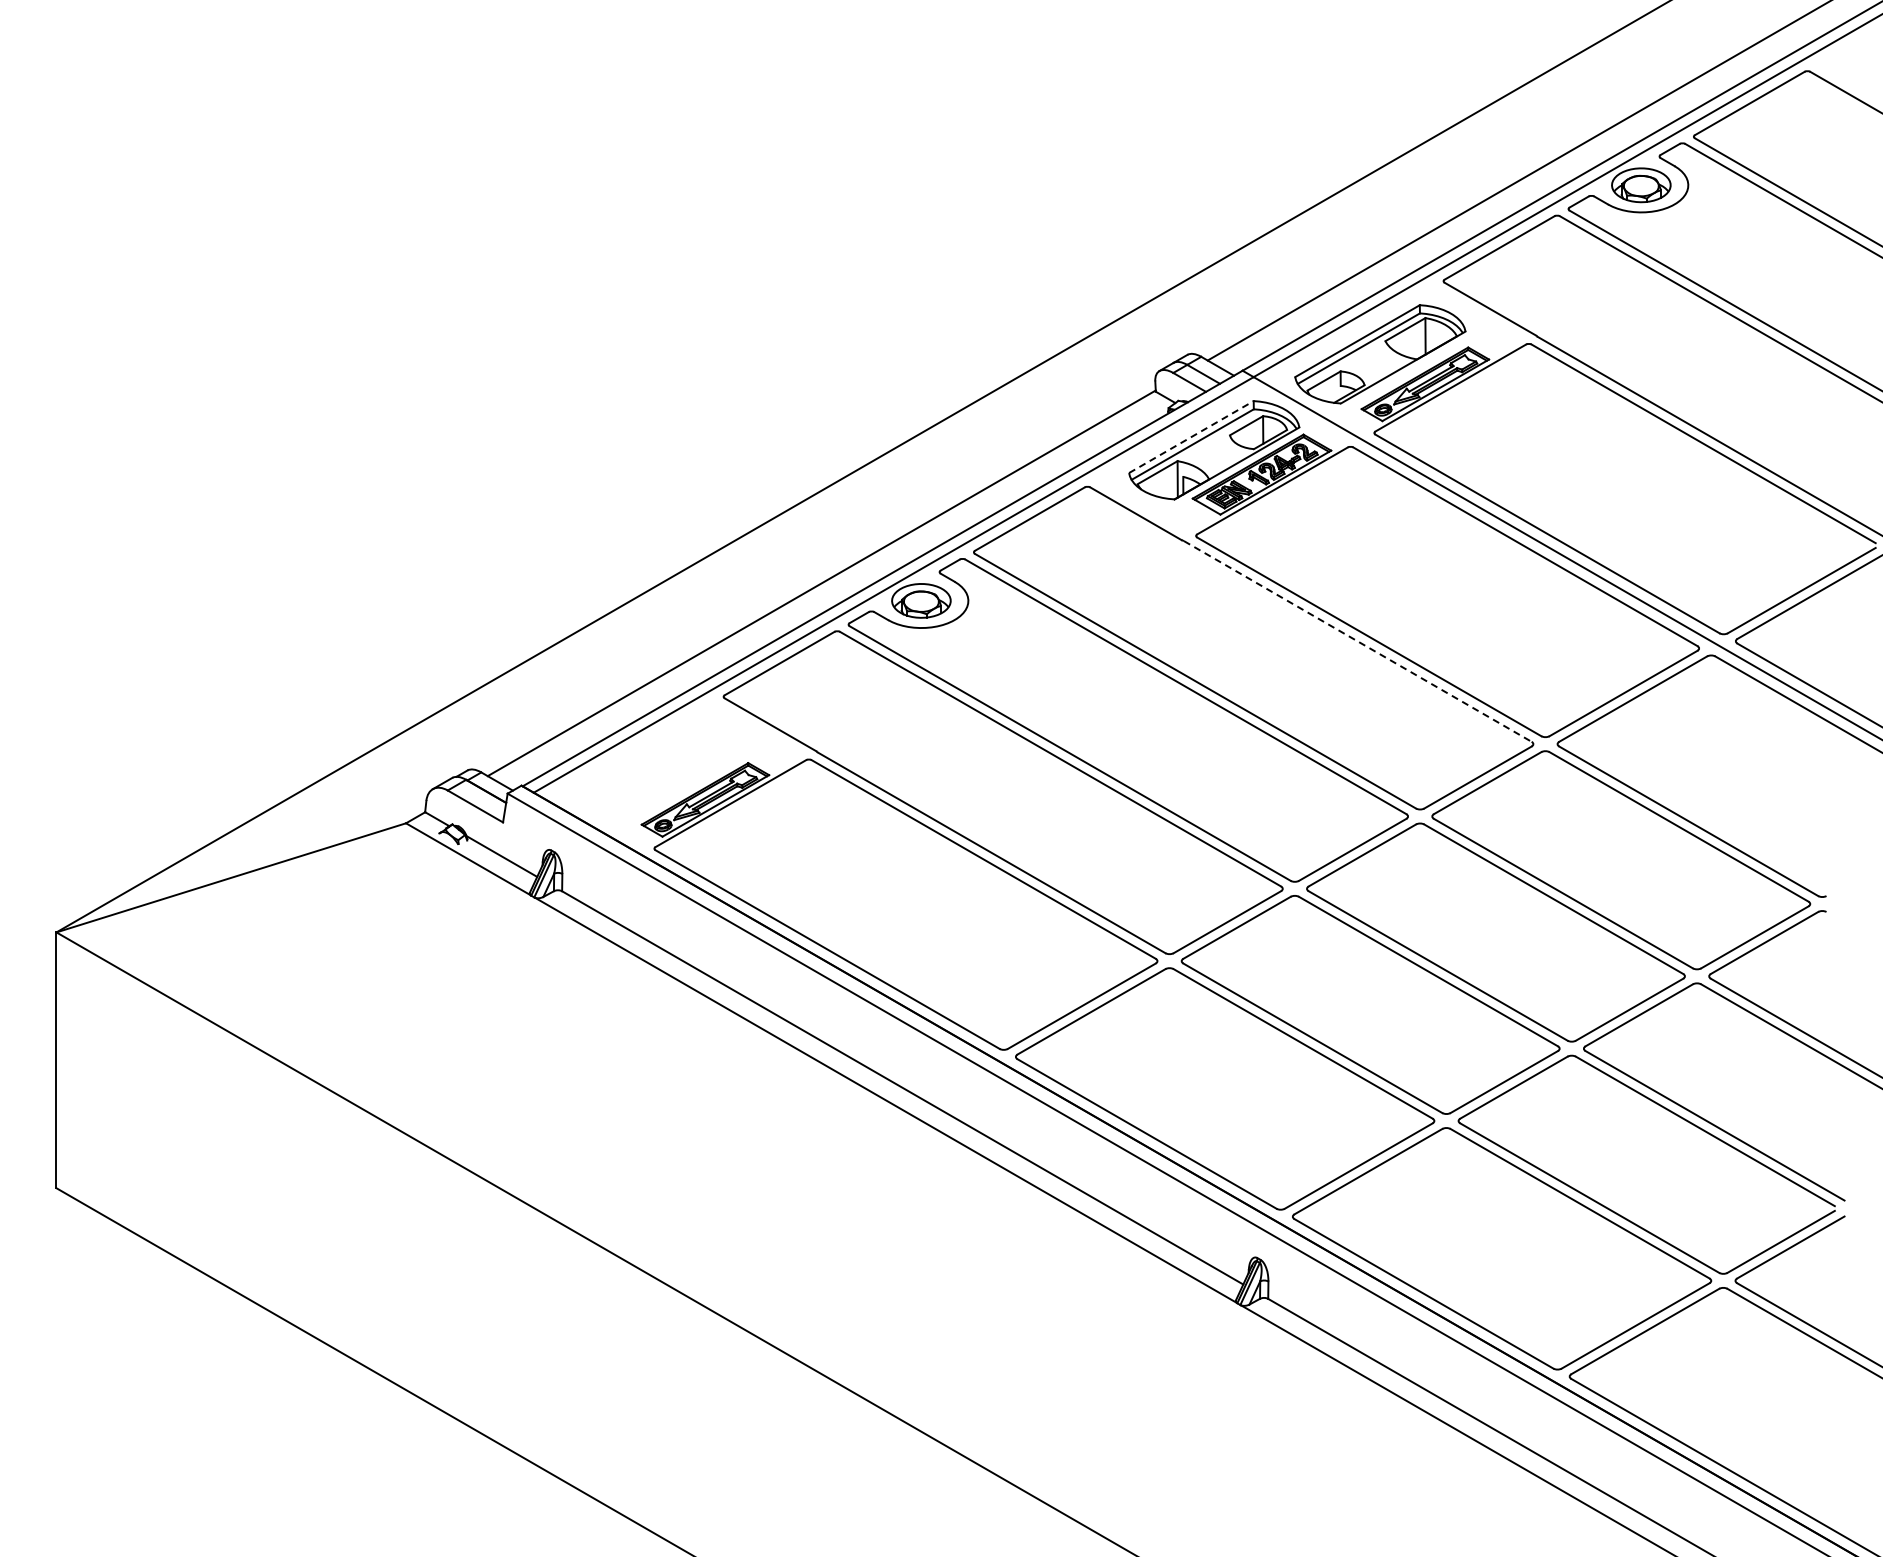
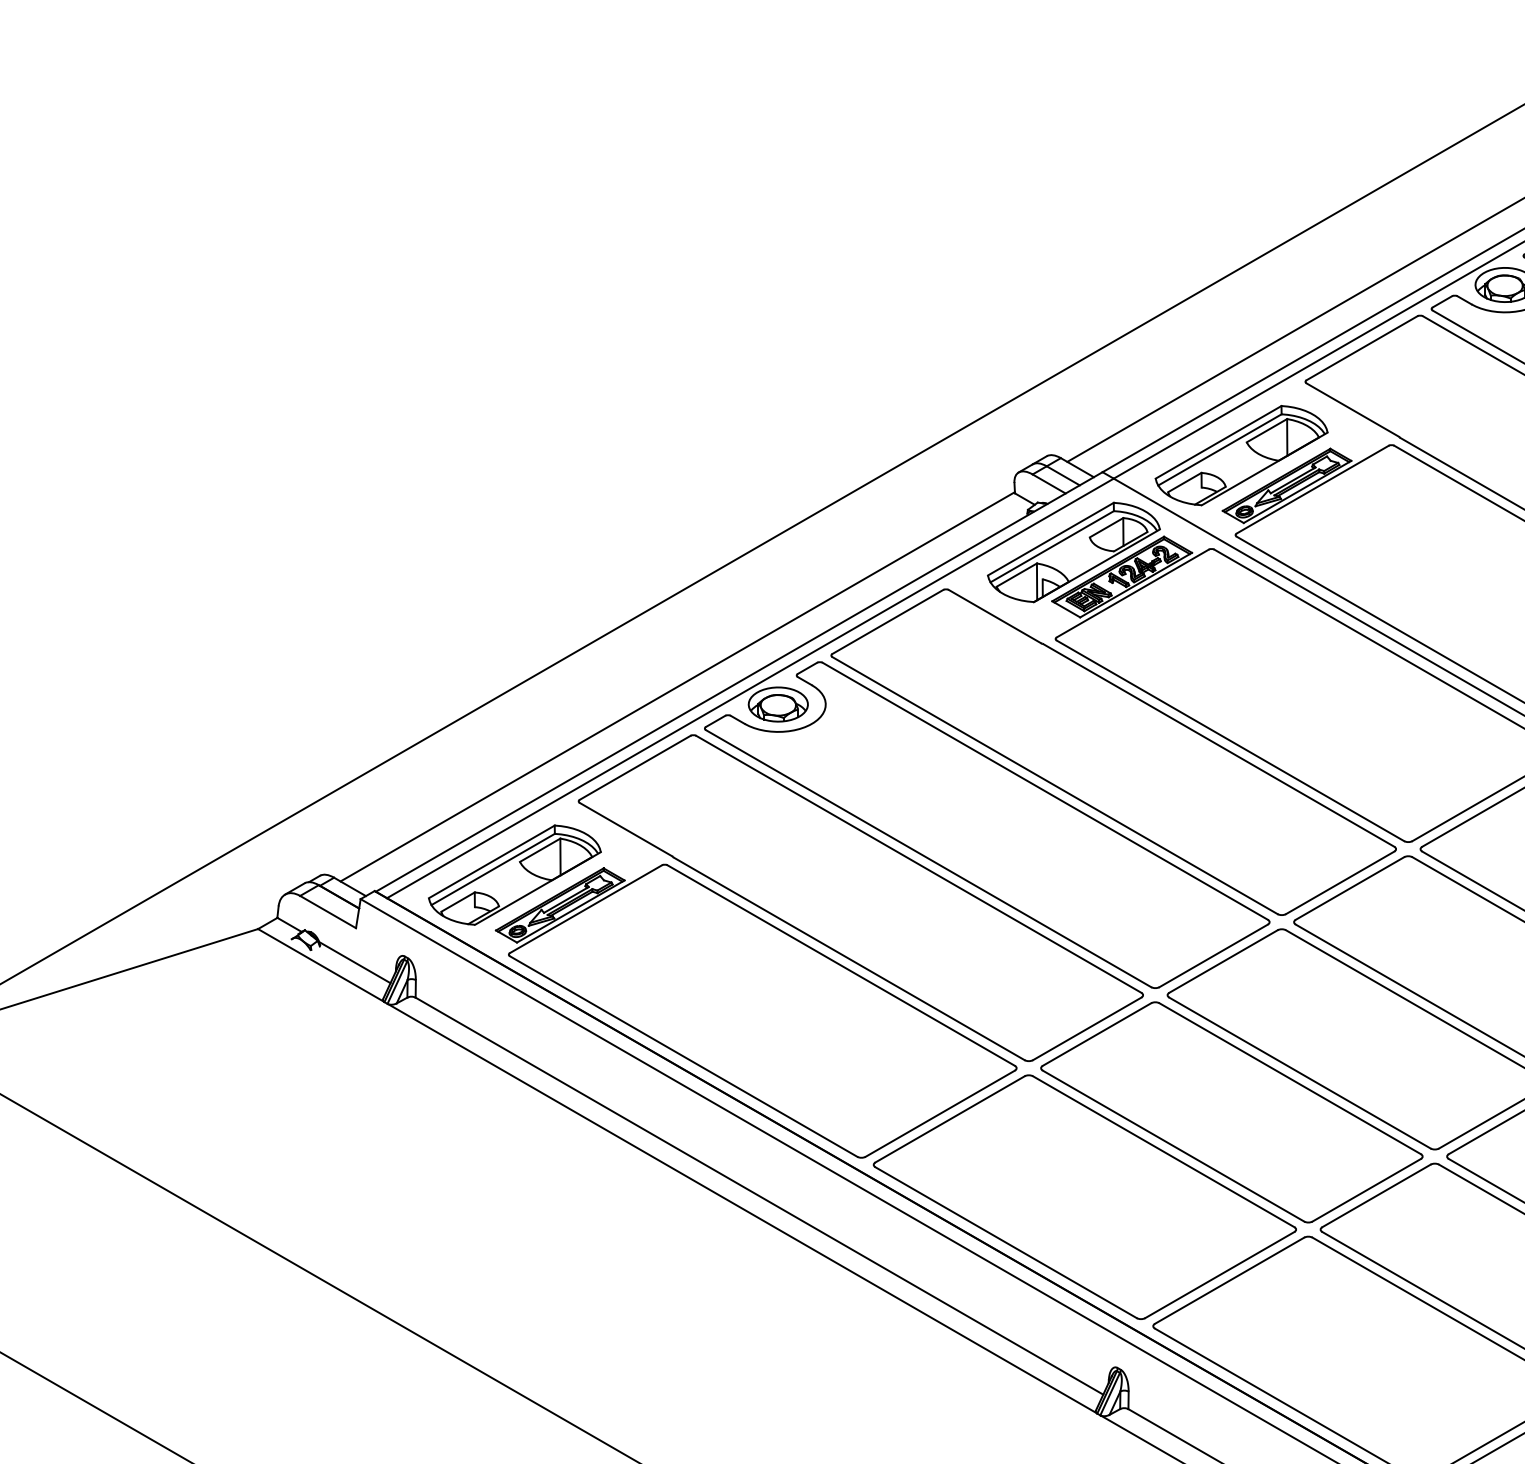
line: (1191, 437) -> (1050, 539), dashed -> solid
line: (1357, 641) -> (1218, 745), dashed -> solid
part: (660, 769) -> (514, 874), added

